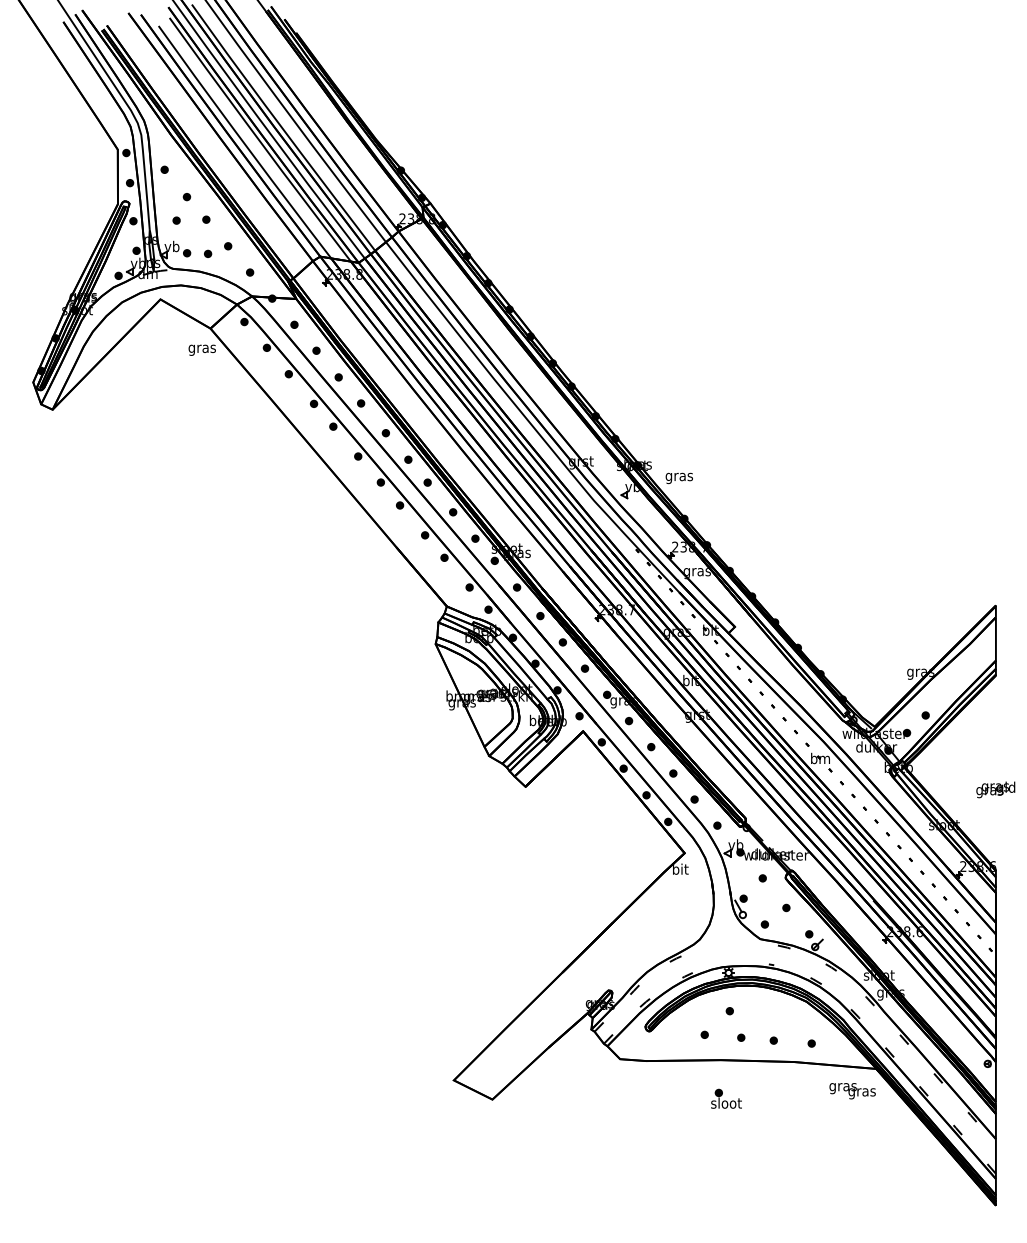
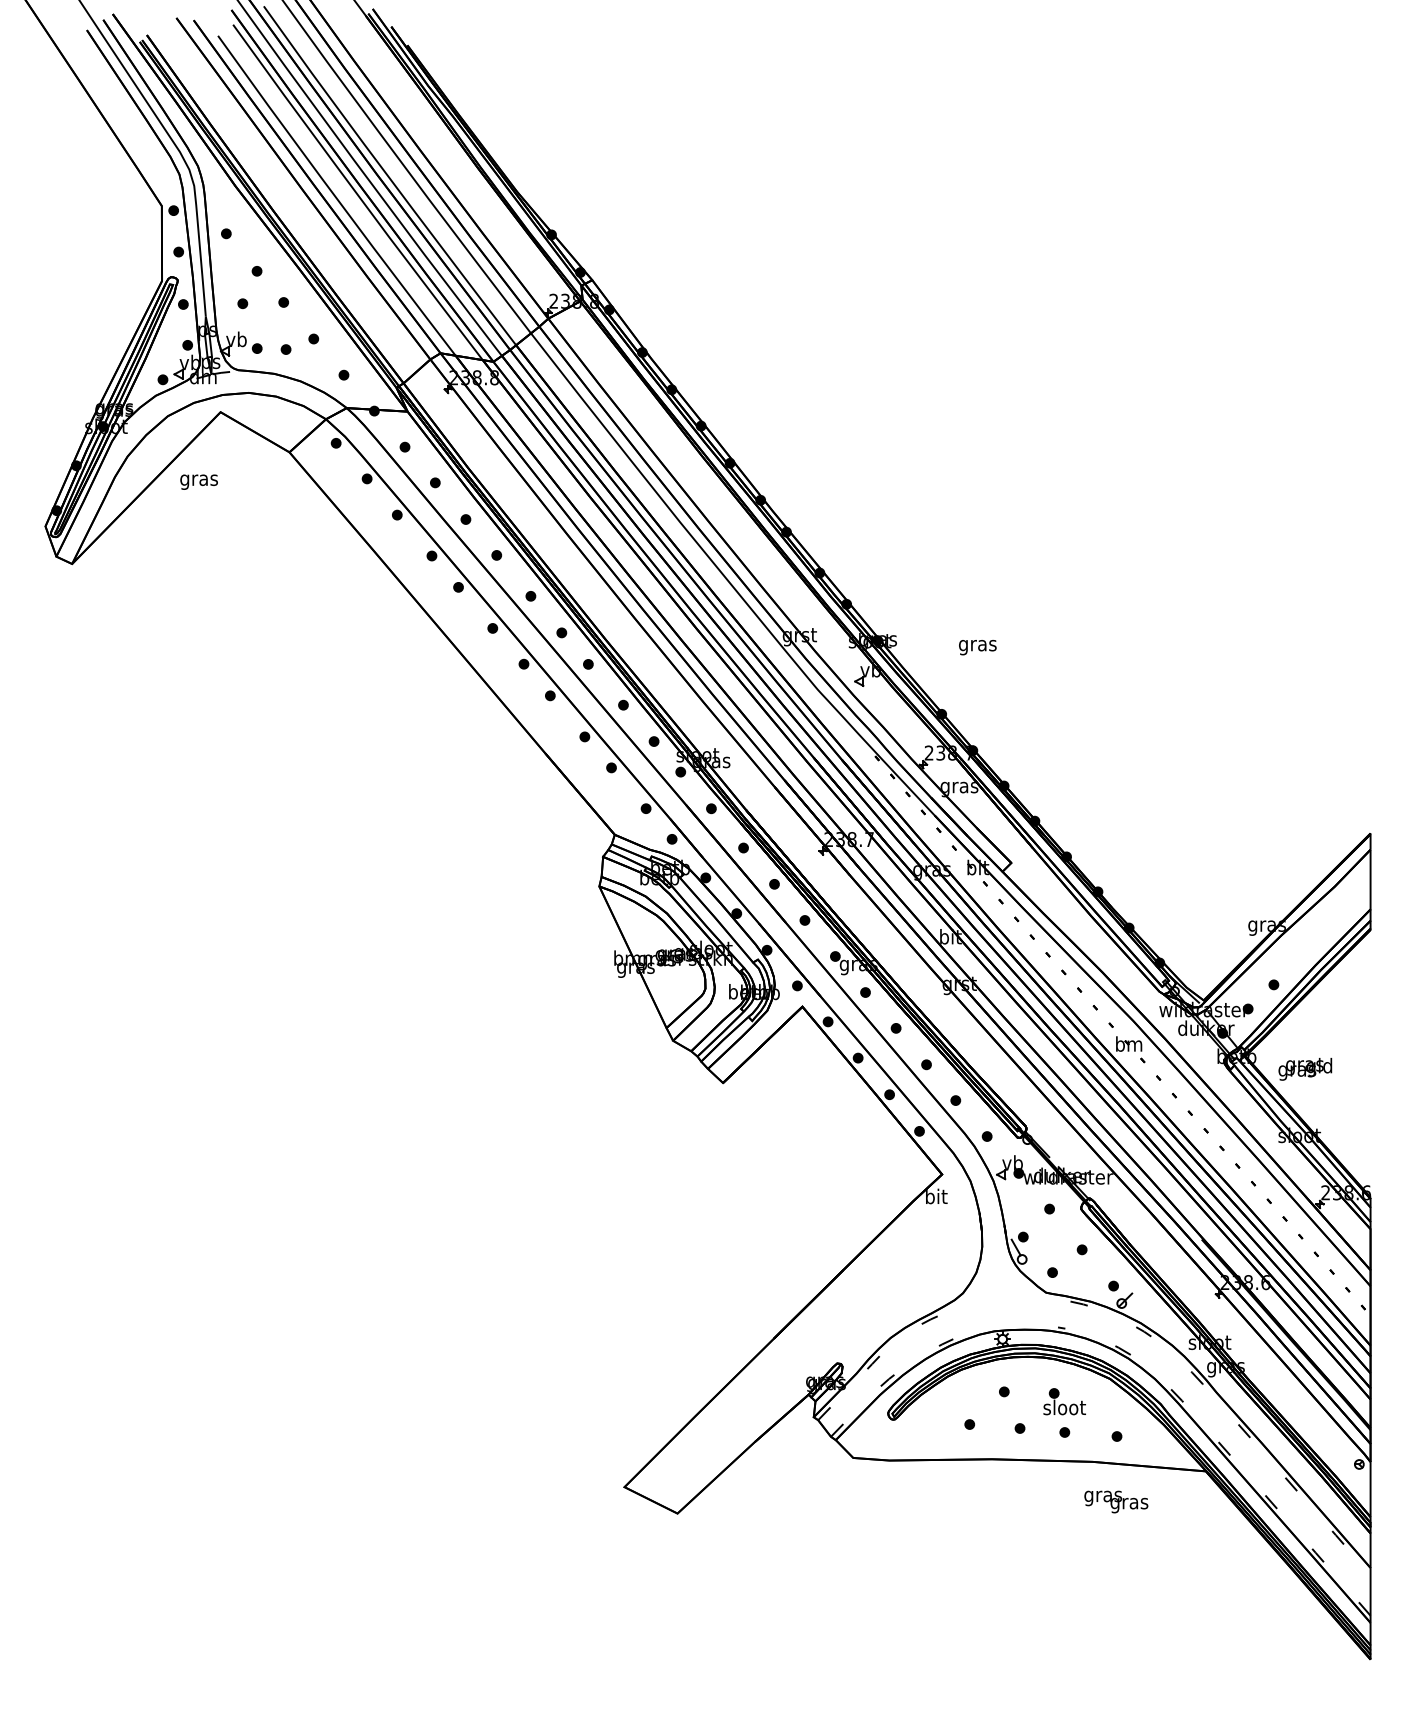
text: (201, 349) -> (198, 481), moved
text: (679, 478) -> (977, 647), moved
text: (995, 790) -> (1305, 1069), moved
text: (852, 1090) -> (1116, 1501), moved
part: (726, 1098) -> (1064, 1401), moved

